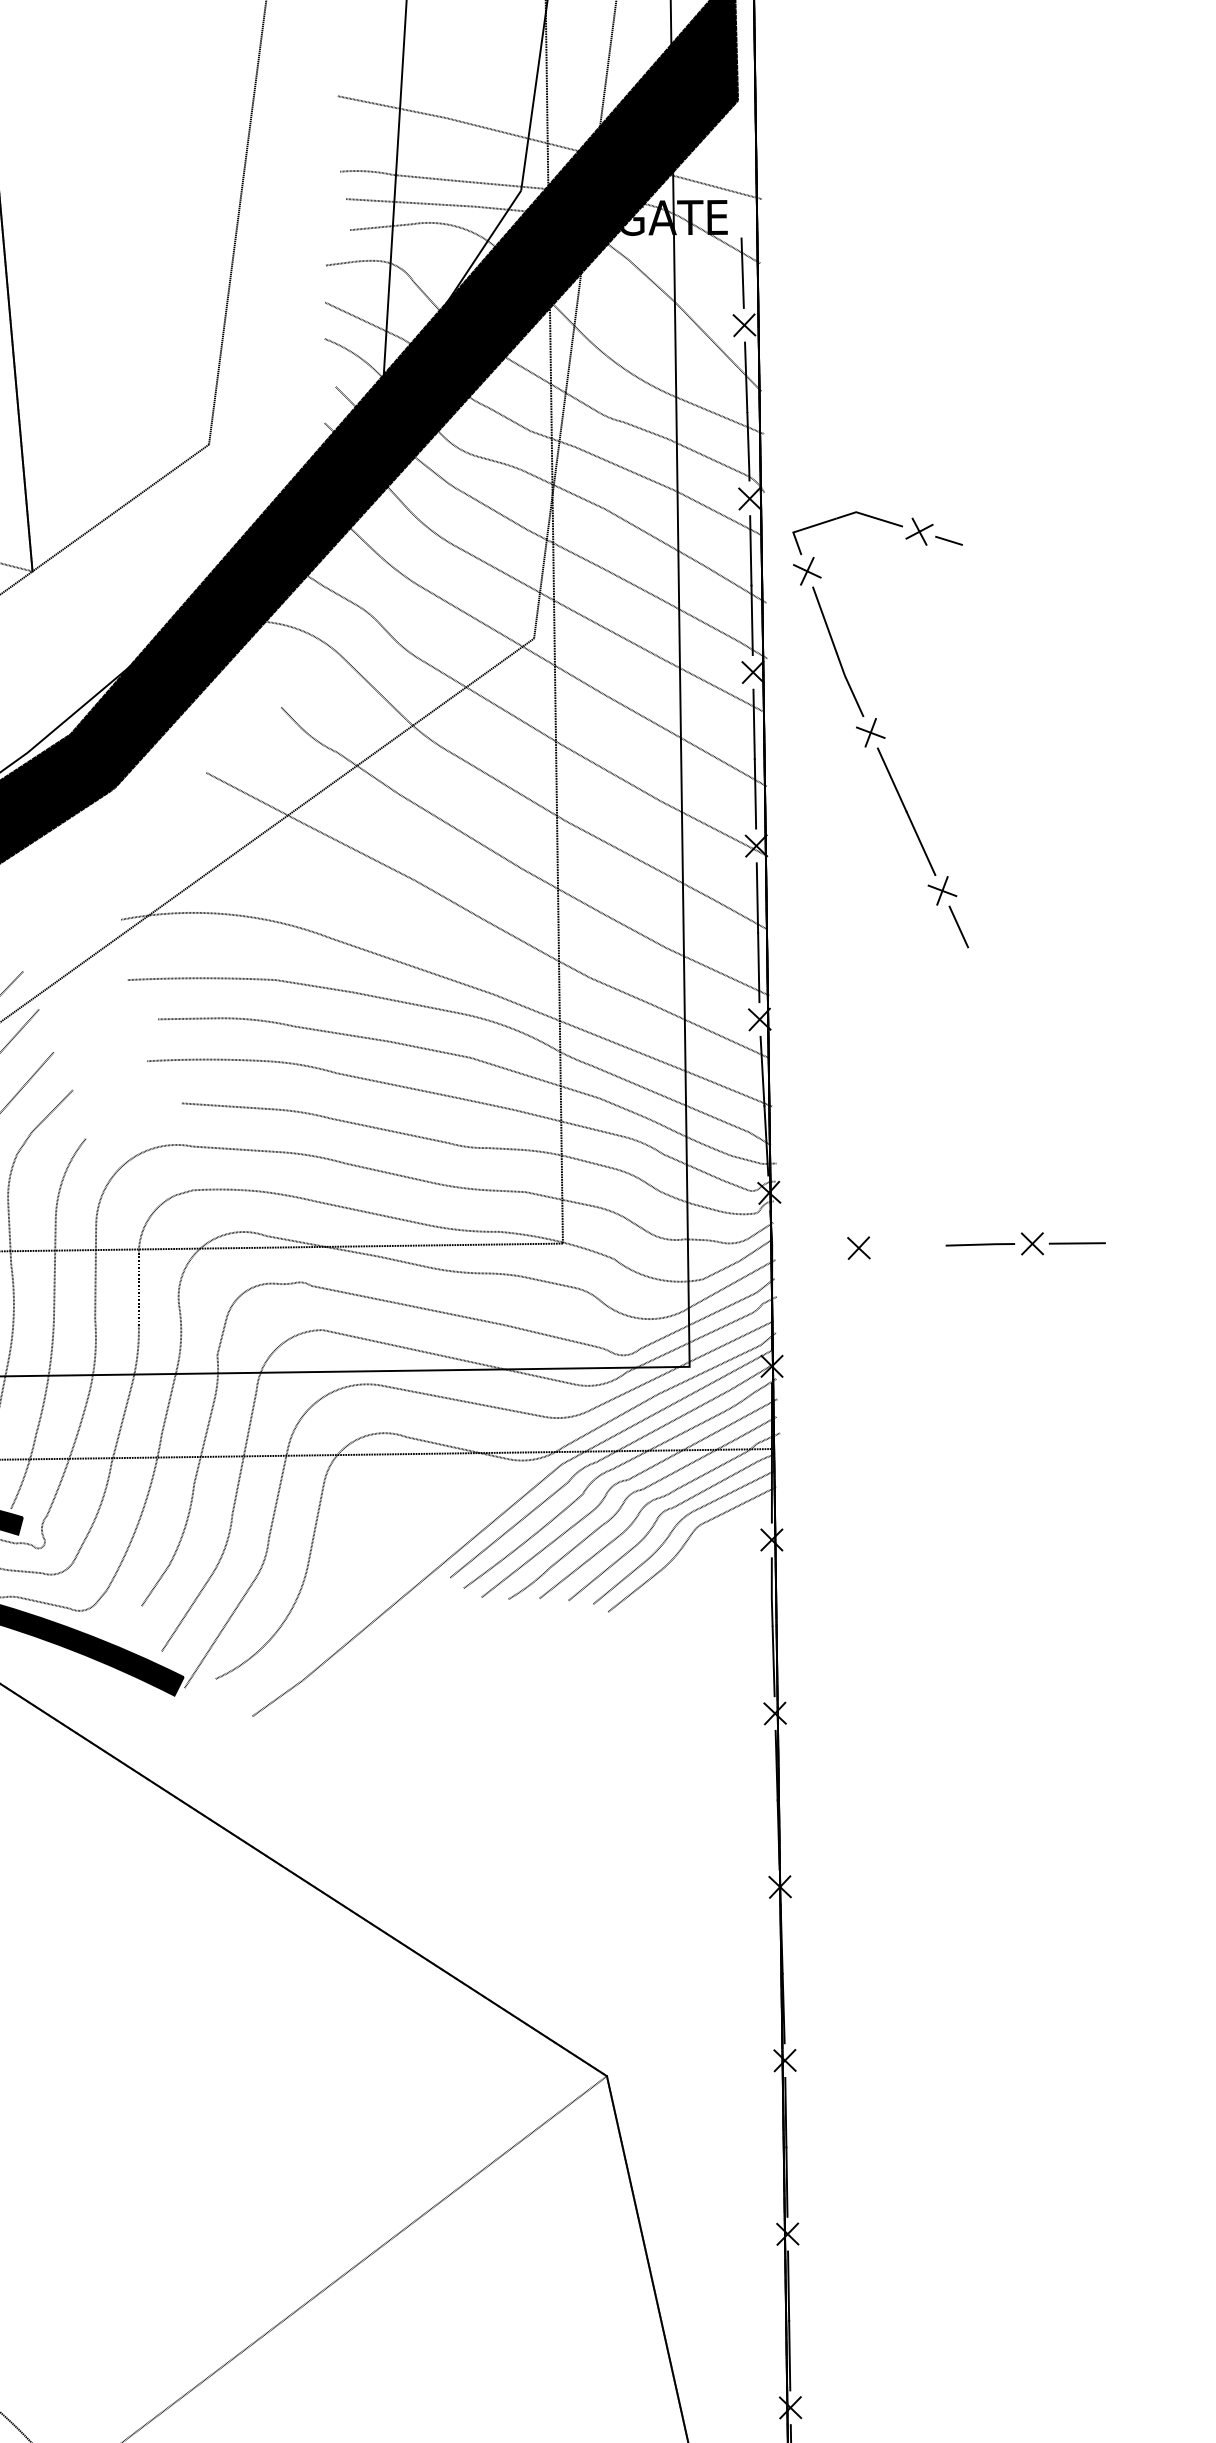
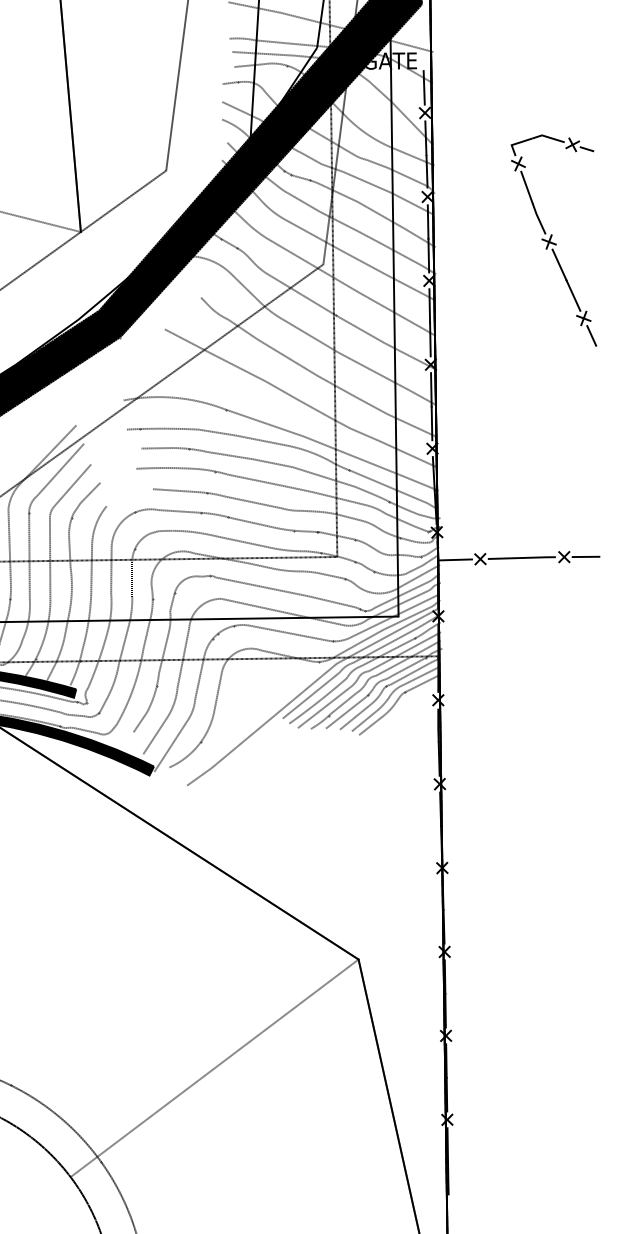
part: (879, 729) -> (553, 240), moved
line: (910, 1244) -> (505, 557), added
line: (807, 1248) -> (455, 559), added

